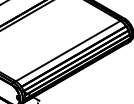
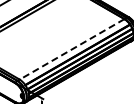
line: (67, 51) -> (71, 49), solid -> dashed

